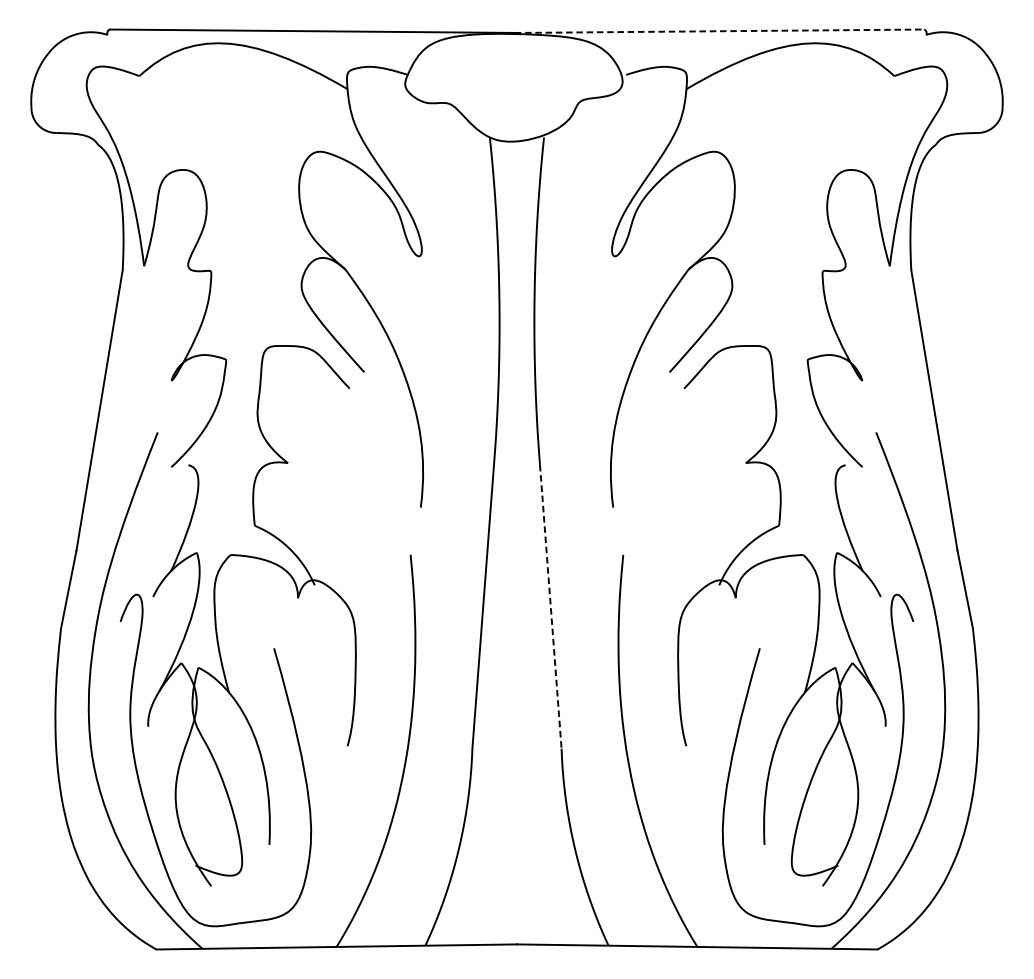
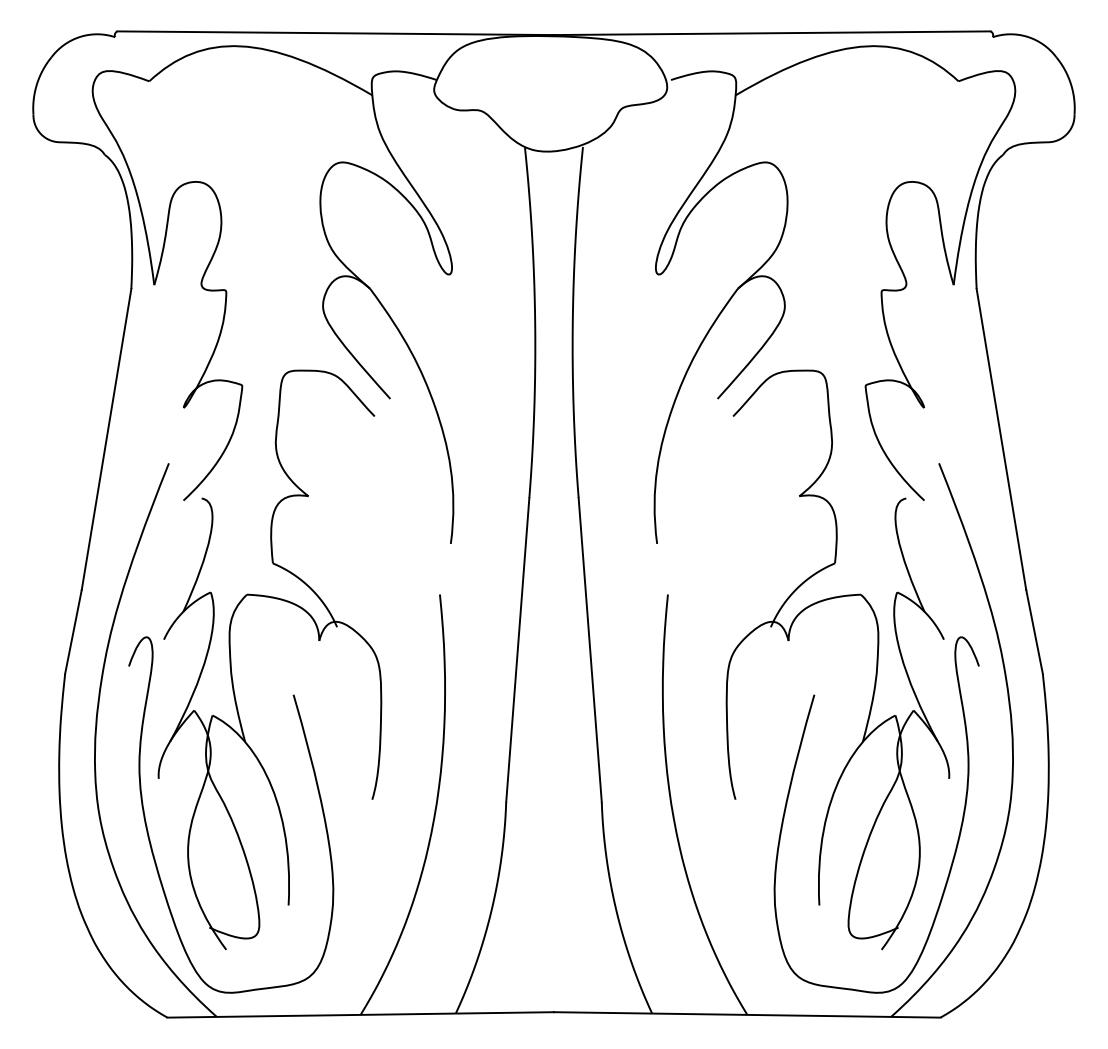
line: (719, 31) -> (771, 33), dashed -> solid
line: (551, 607) -> (590, 650), dashed -> solid

